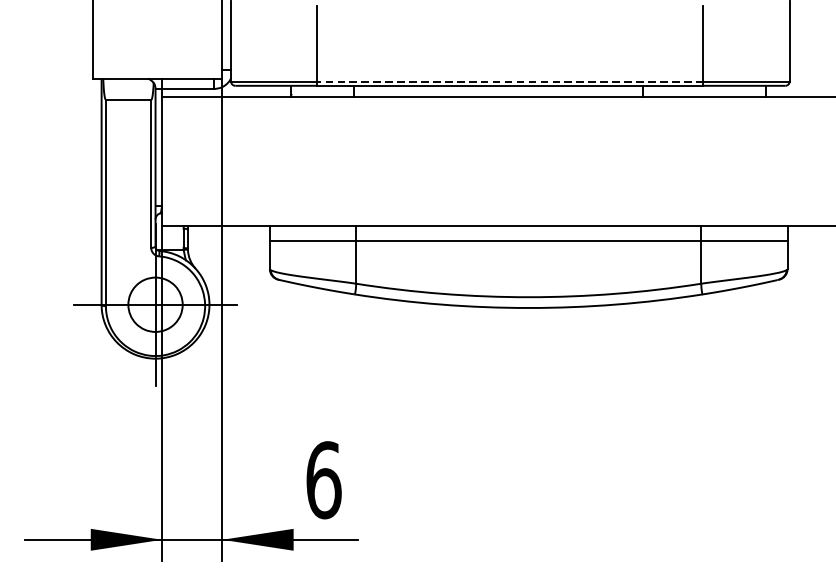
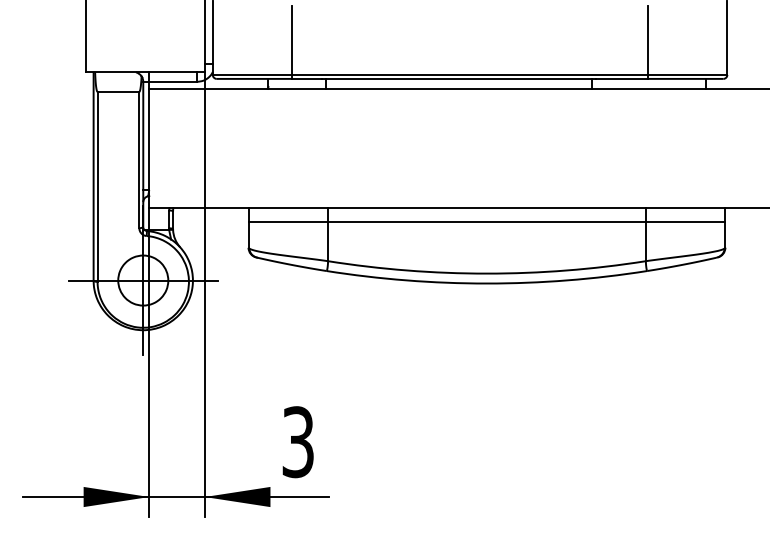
line: (510, 81) -> (470, 74), dashed -> solid
text: (324, 480) -> (298, 442), 6 -> 3

